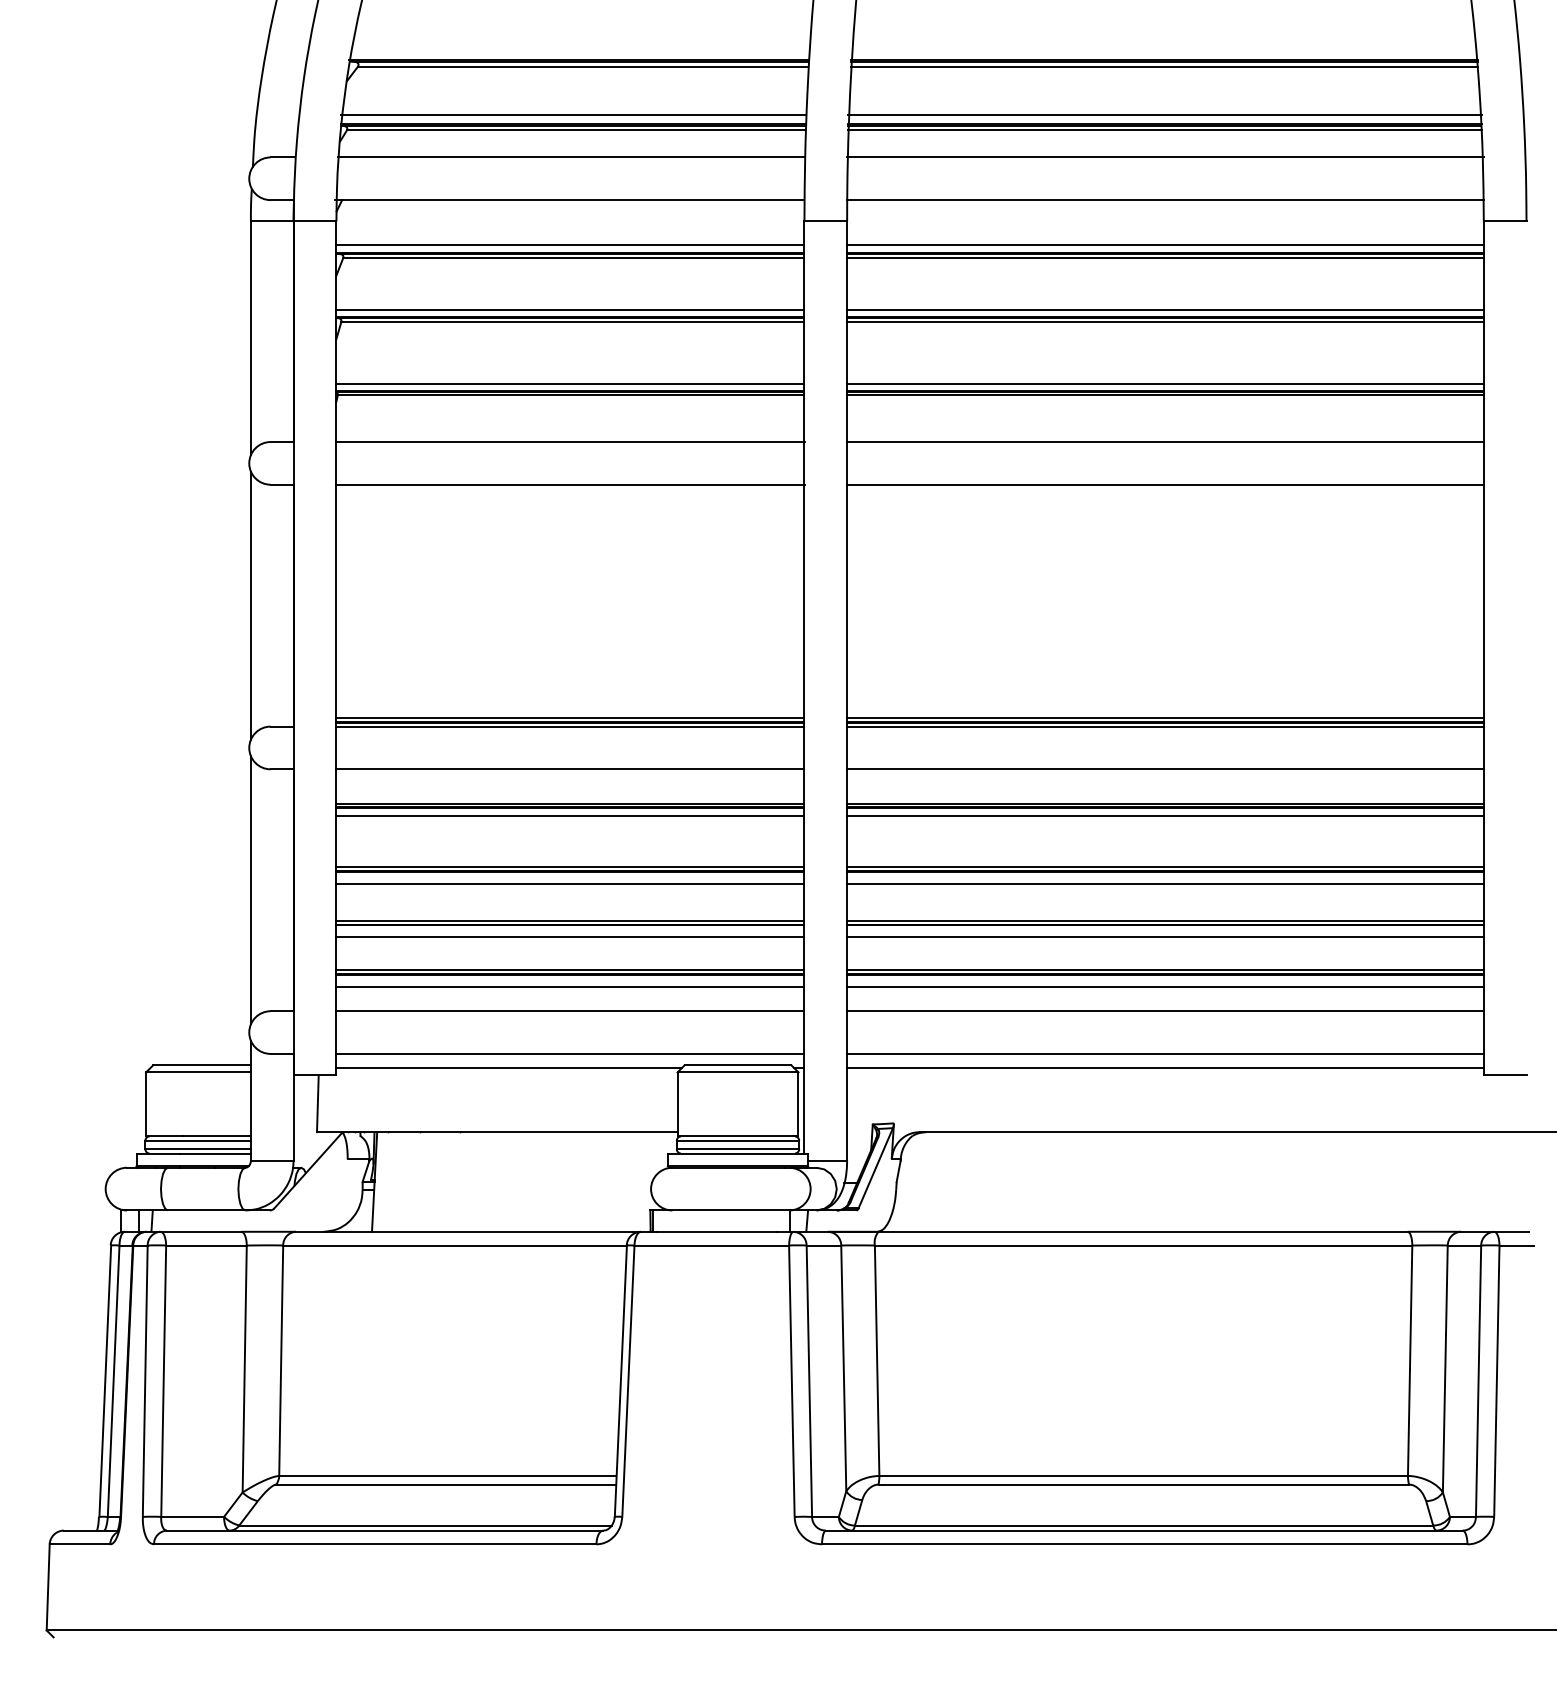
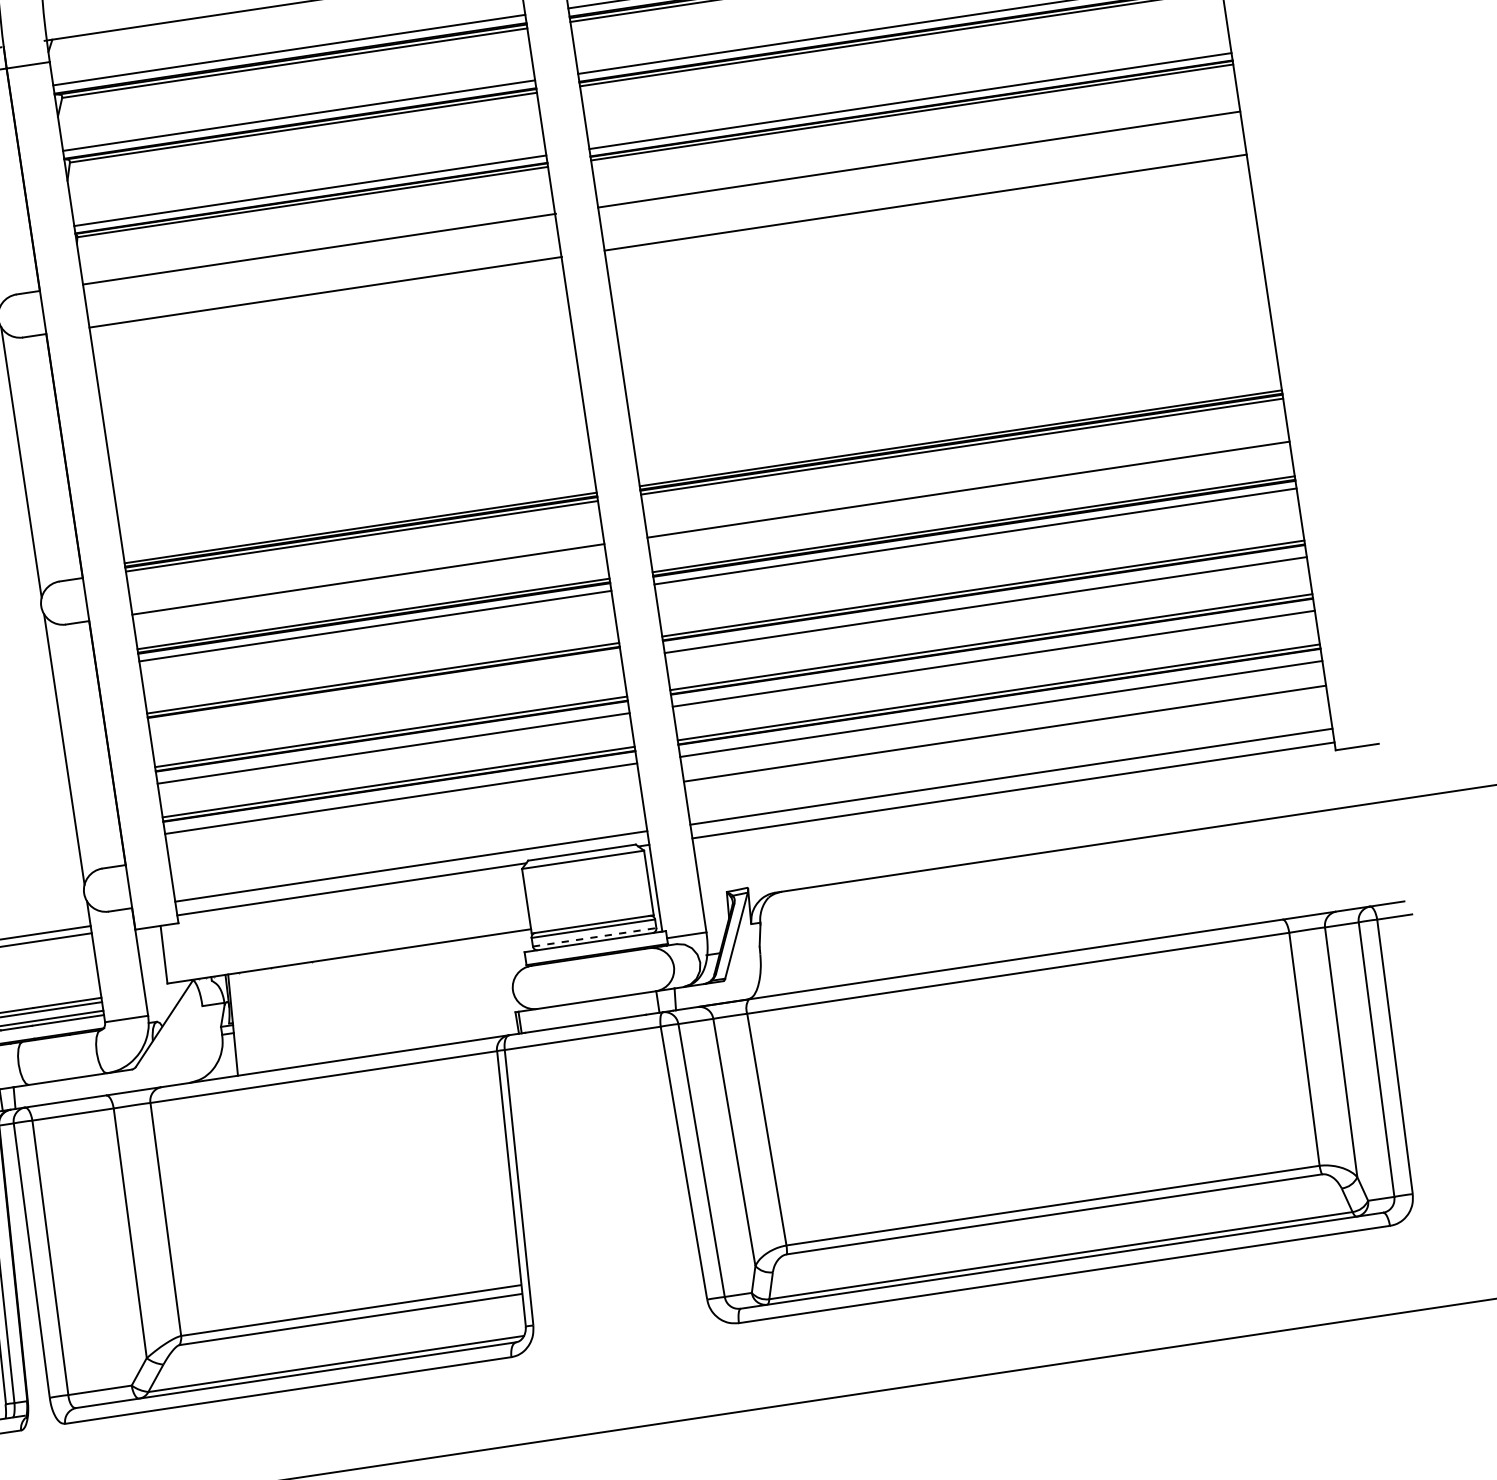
line: (570, 883) -> (385, 694), removed
line: (570, 1011) -> (404, 823), removed
line: (738, 1149) -> (595, 937), solid -> dashed

